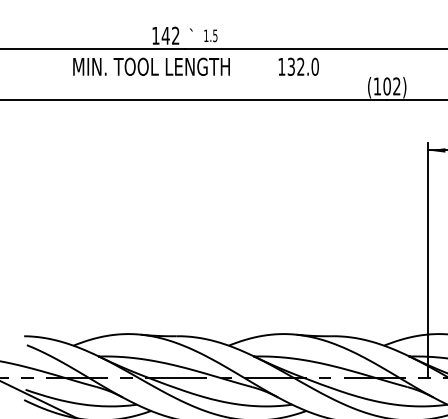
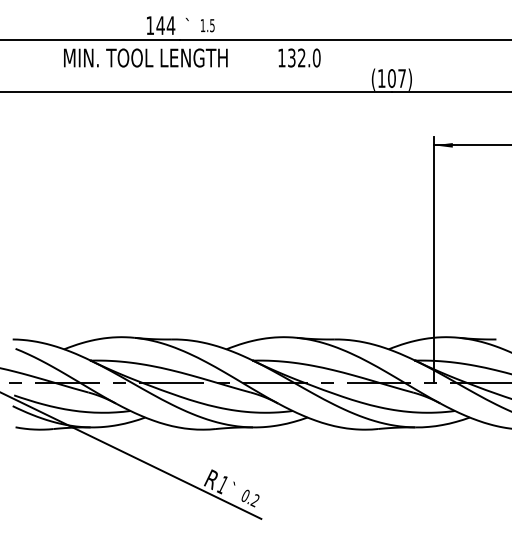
text: (175, 35) -> (170, 25), 142 -> 144
text: (396, 86) -> (401, 78), (102) -> (107)

